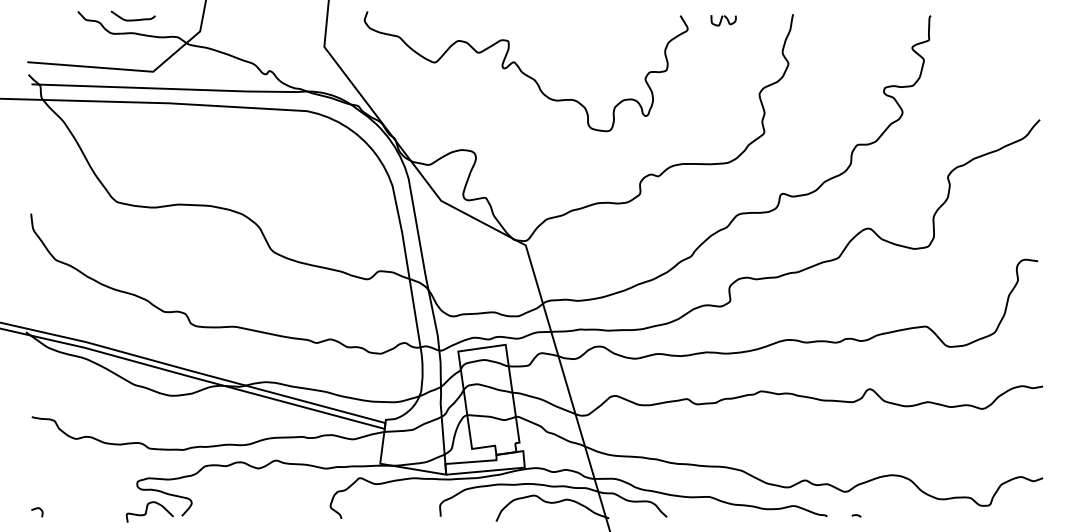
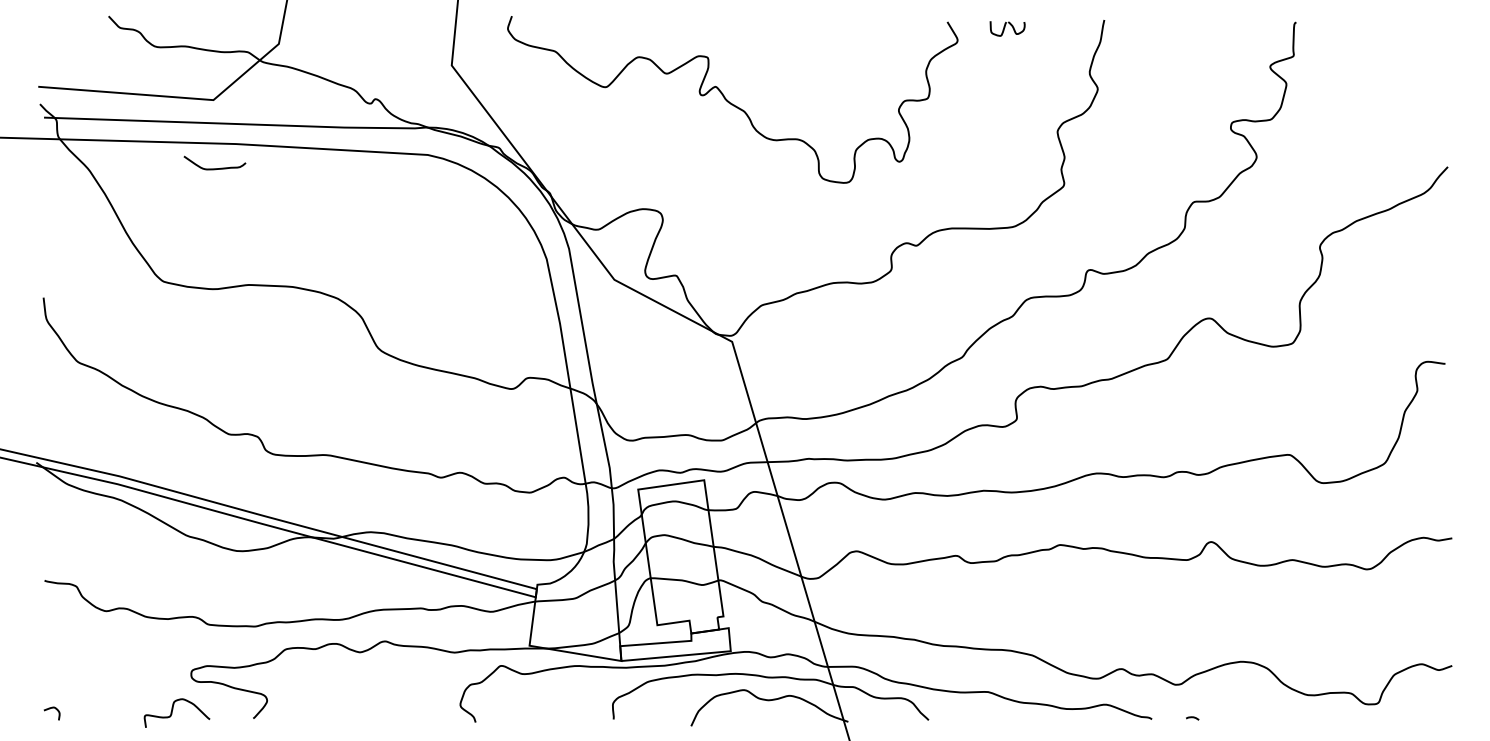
curve: (132, 19) -> (213, 167), moved
curve: (147, 511) -> (173, 712), moved

